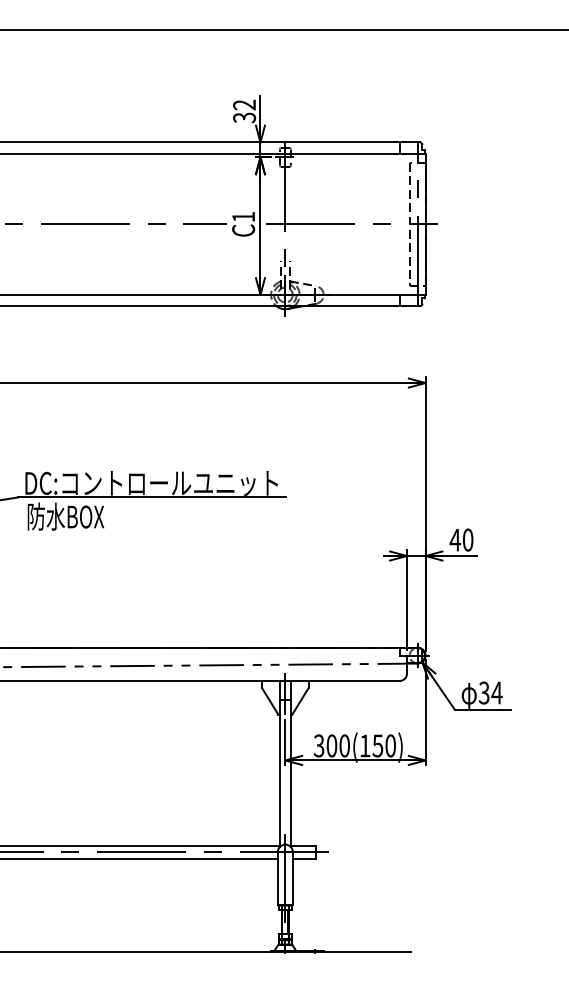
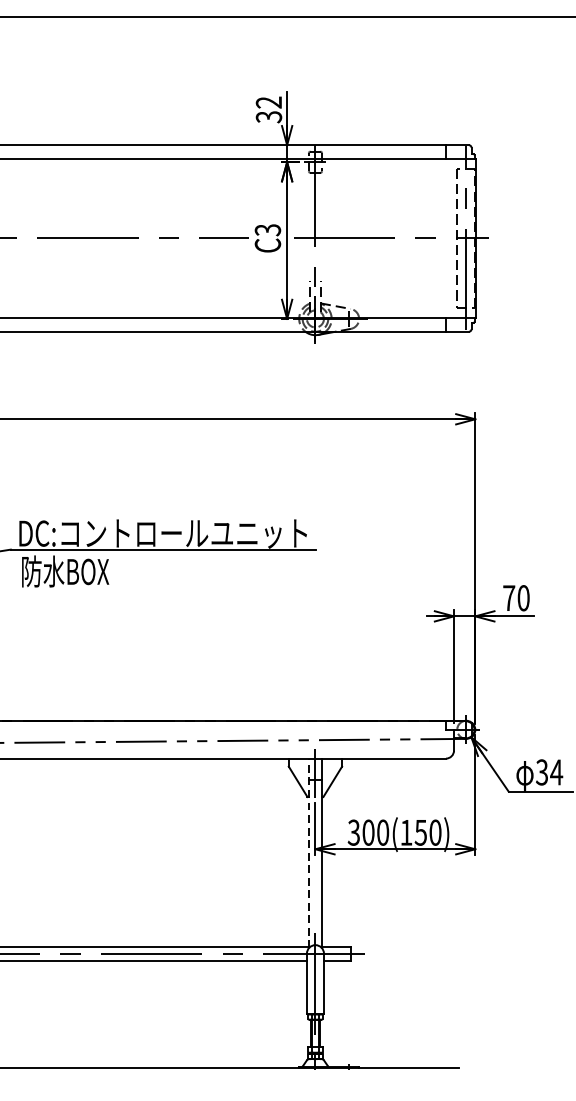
text: (243, 217) -> (267, 230), C1 -> C3
text: (455, 539) -> (509, 597), 40 -> 70
line: (279, 763) -> (308, 852), solid -> dashed

